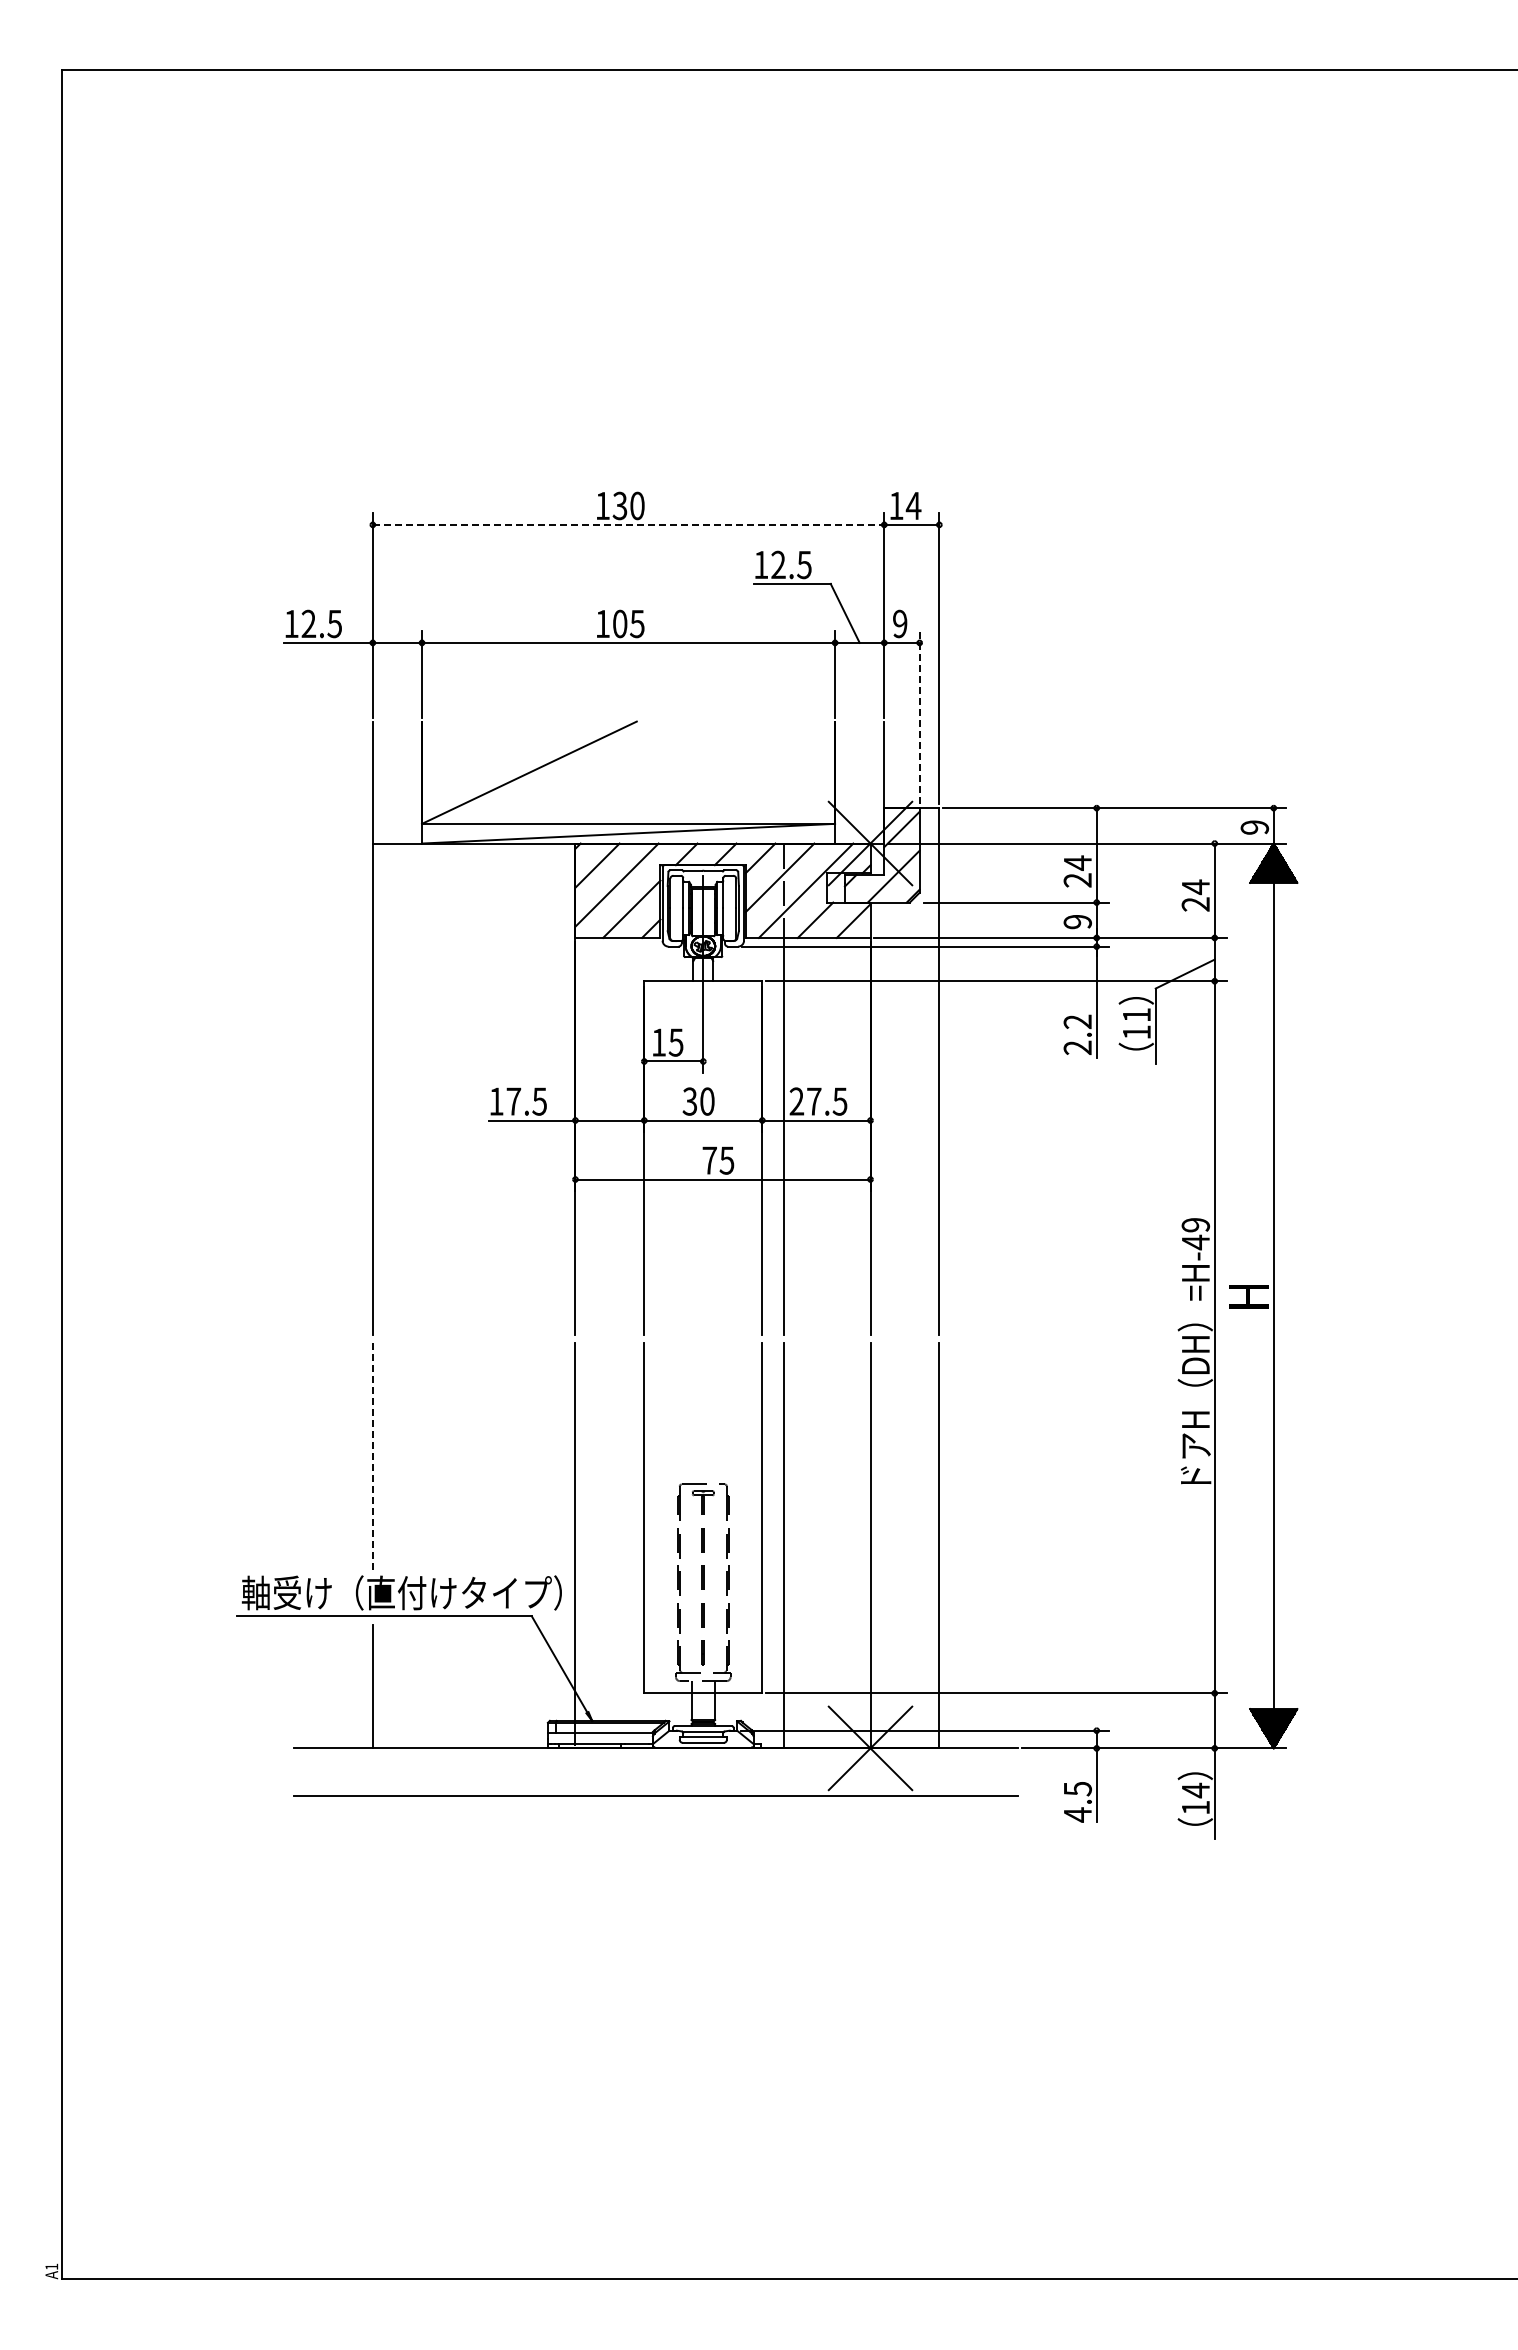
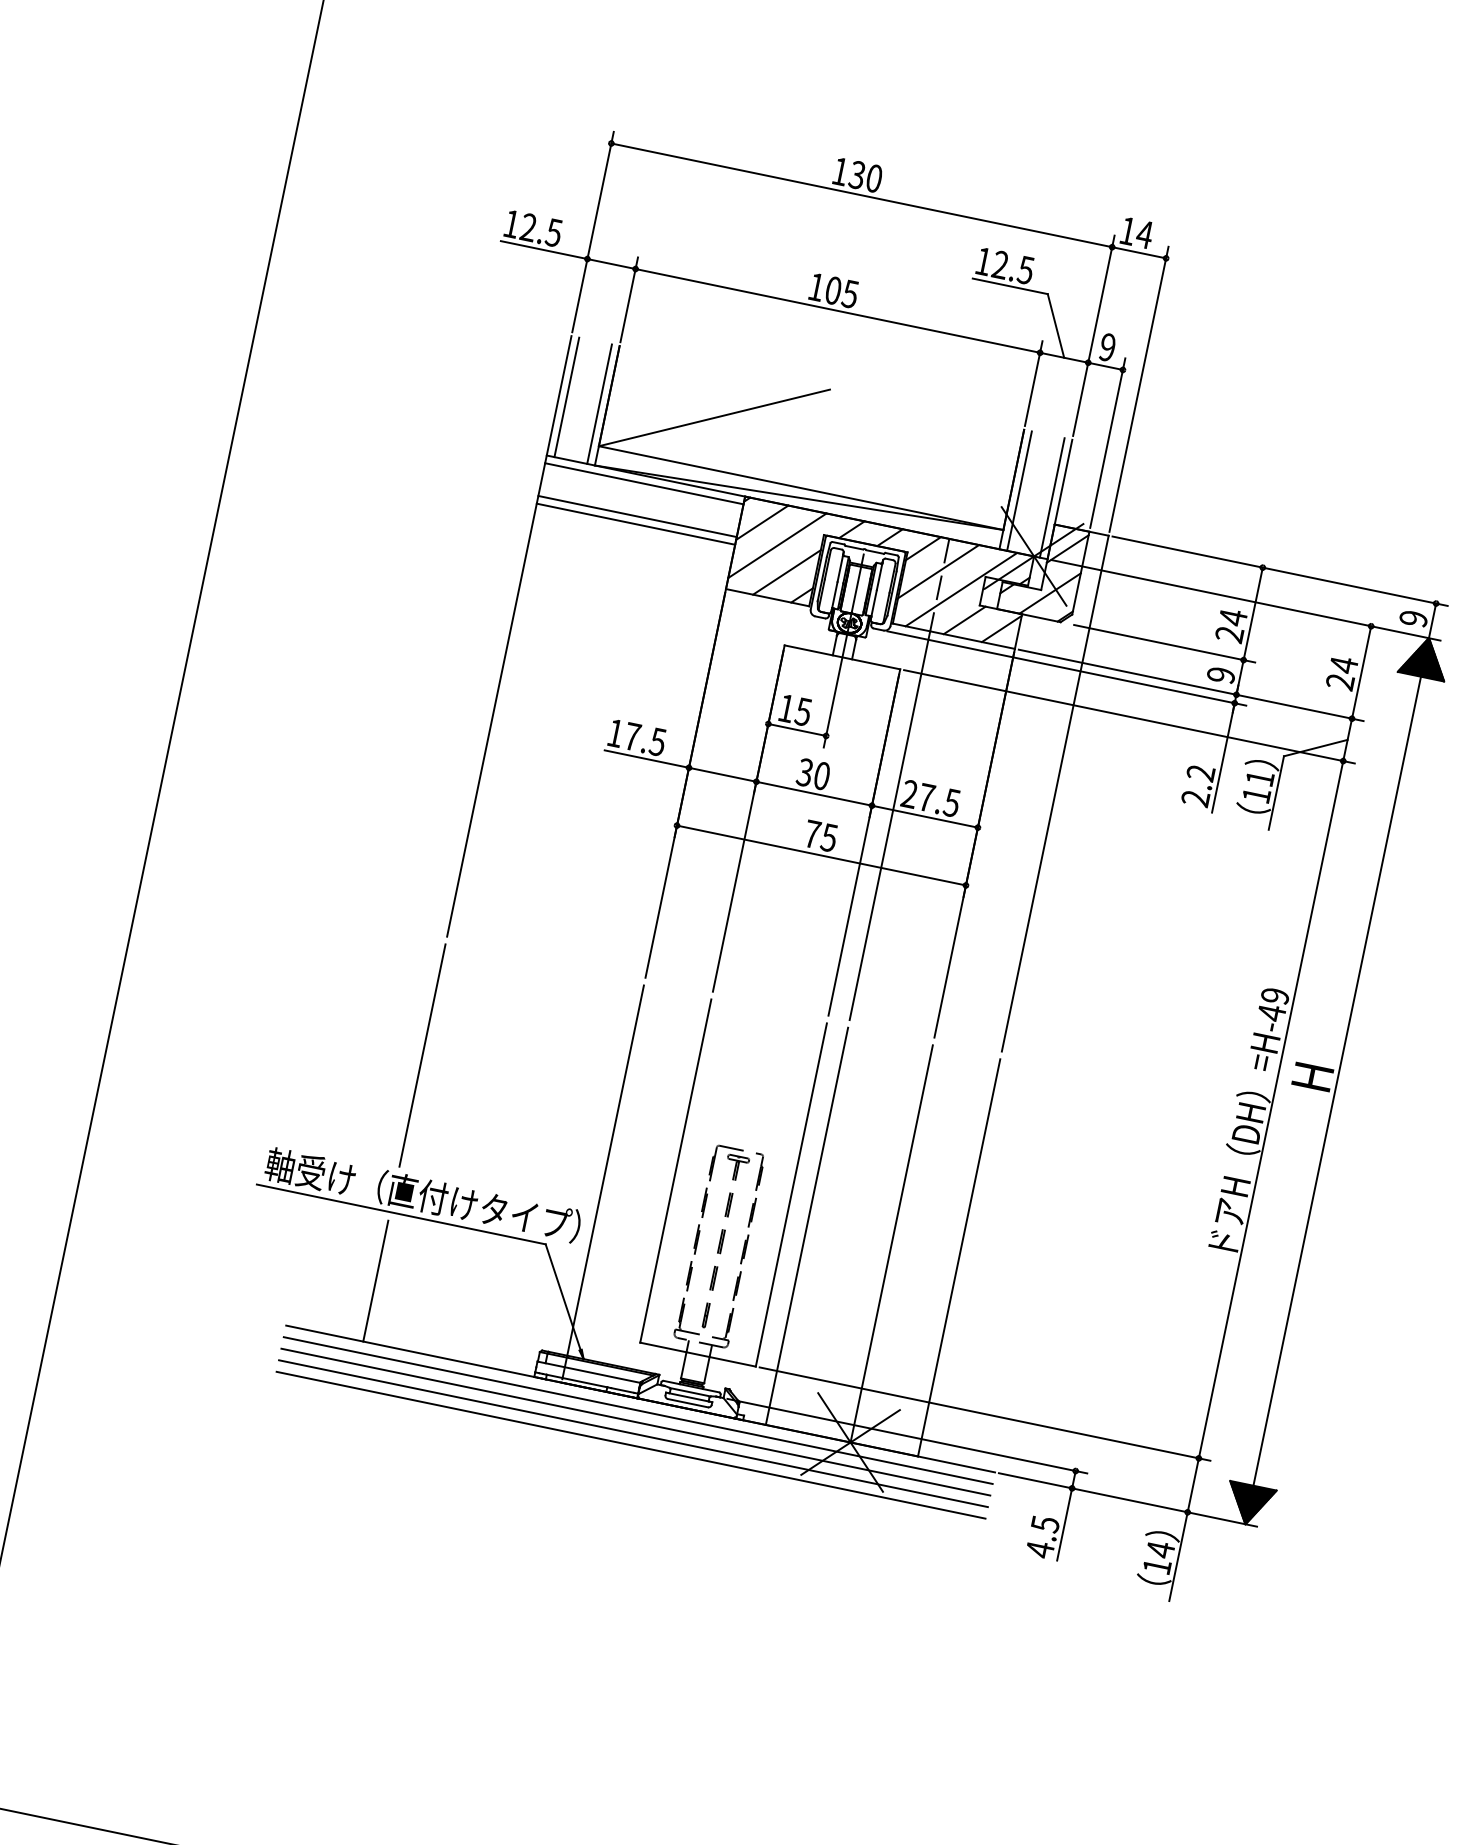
line: (628, 524) -> (861, 194), dashed -> solid
line: (919, 717) -> (1107, 442), dashed -> solid
line: (380, 782) -> (566, 397), added
line: (414, 782) -> (599, 404), added
line: (842, 782) -> (1019, 490), added
line: (876, 782) -> (1052, 497), added
line: (473, 851) -> (643, 483), added
line: (473, 884) -> (637, 516), added
line: (473, 892) -> (635, 523), added
line: (372, 1456) -> (422, 1055), dashed -> solid
line: (656, 1760) -> (638, 1410), added
line: (656, 1772) -> (636, 1422), added
line: (656, 1783) -> (633, 1433), added

